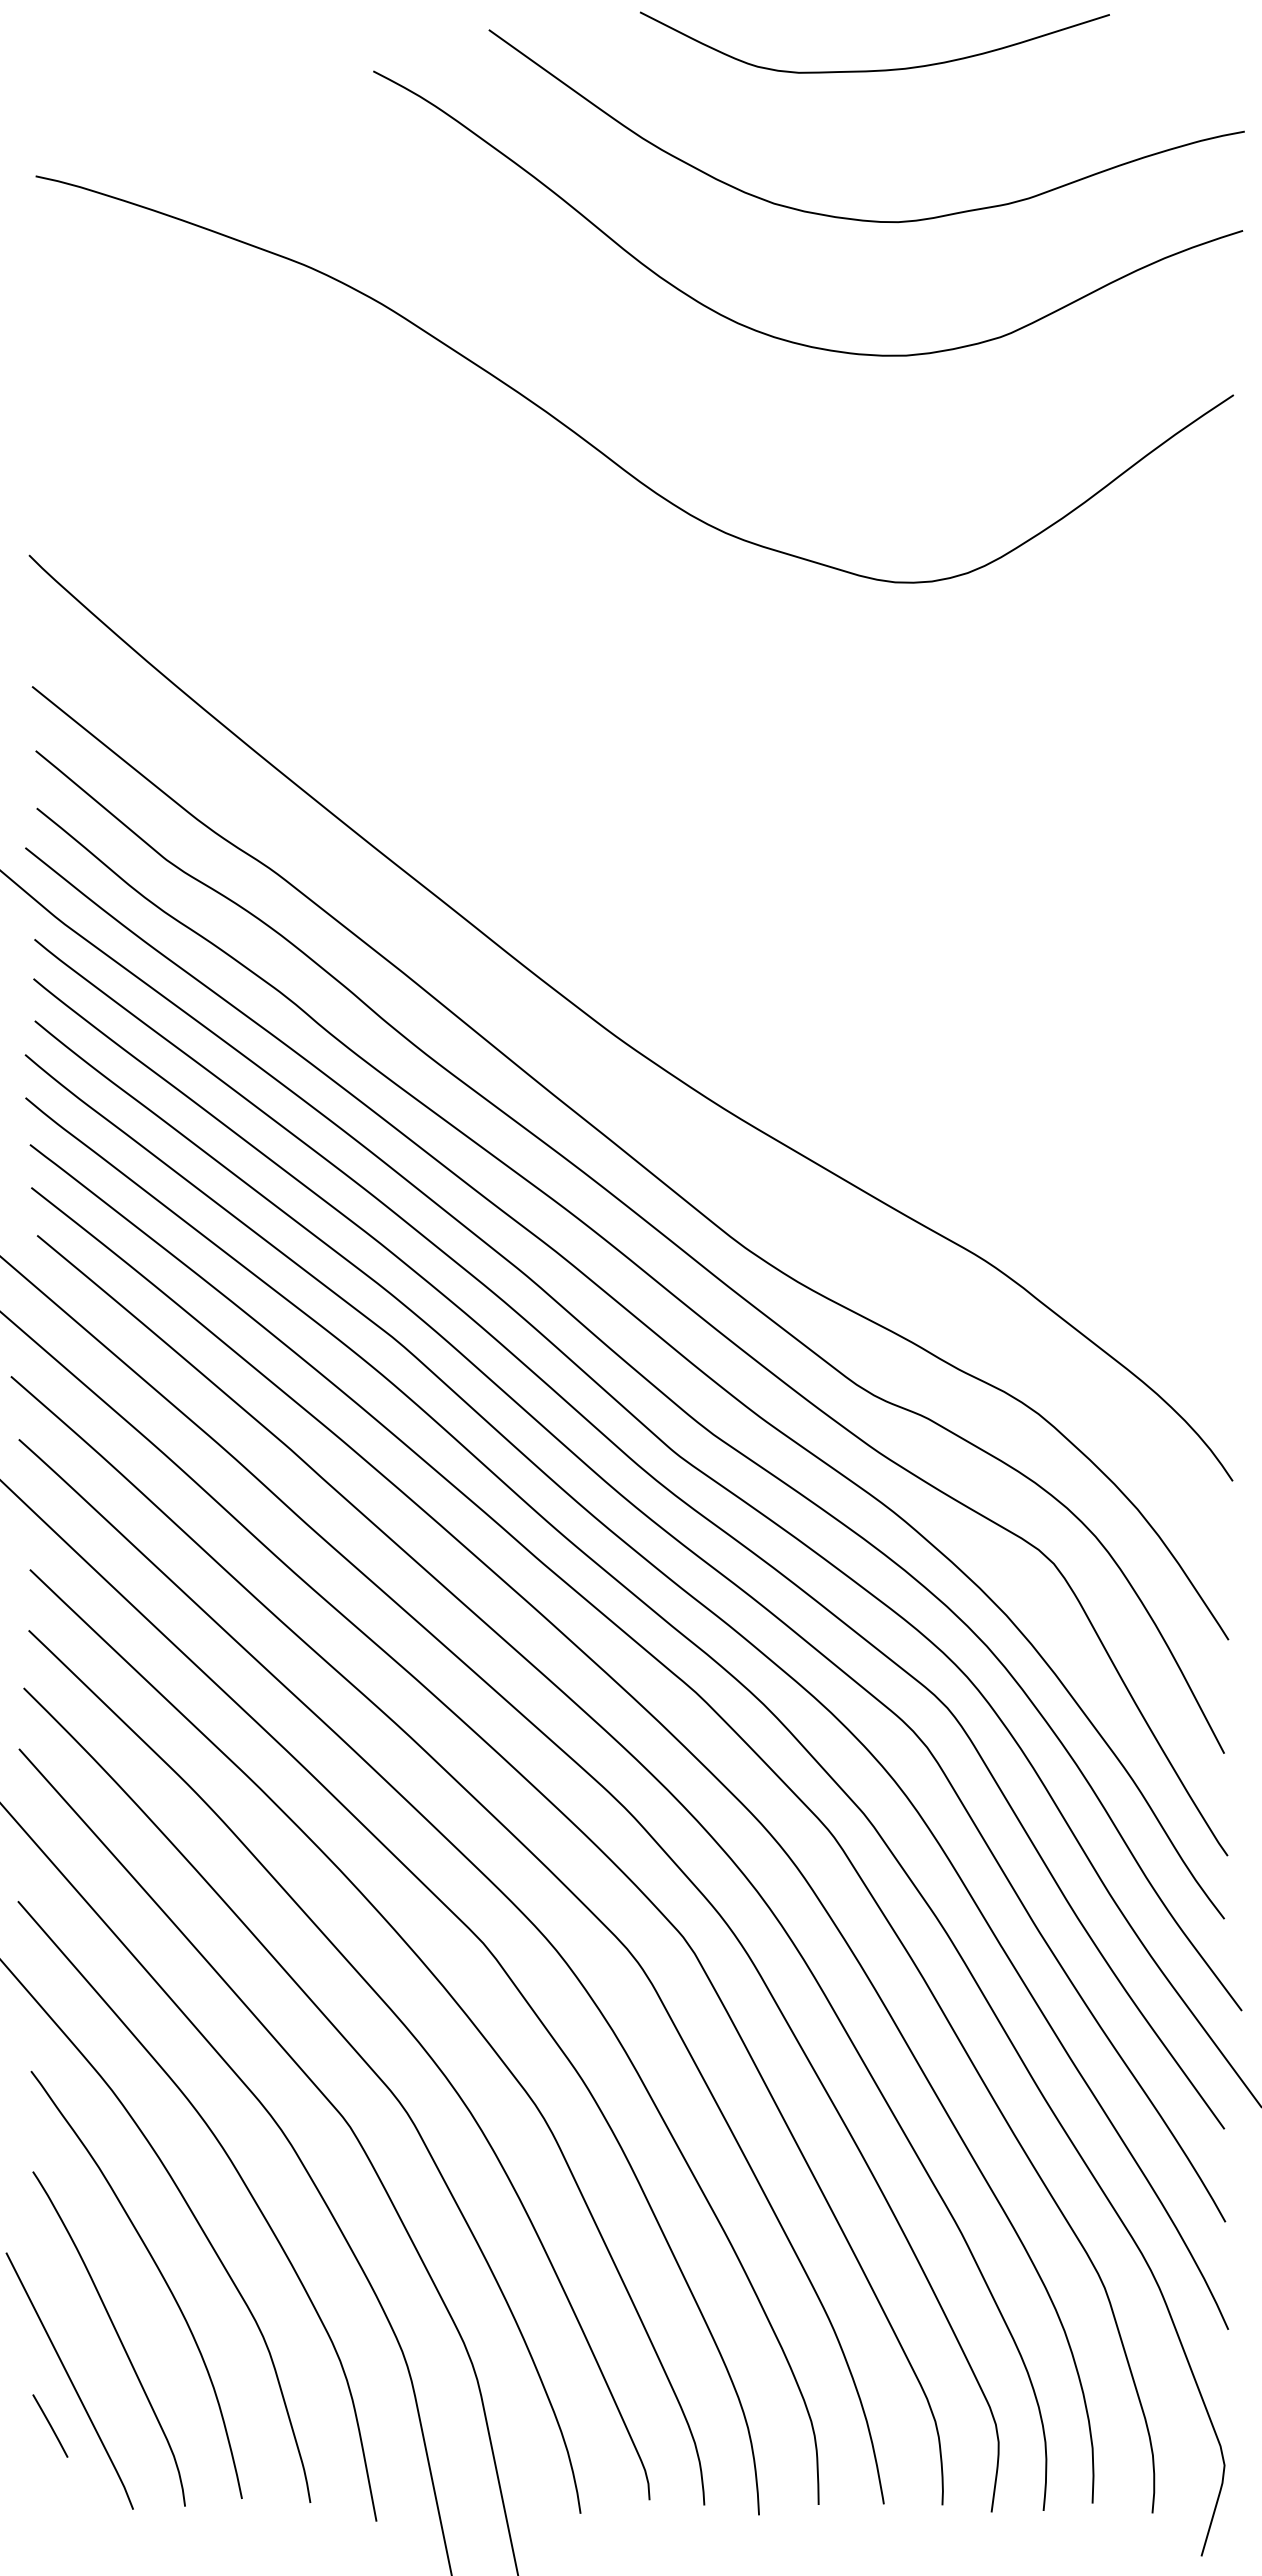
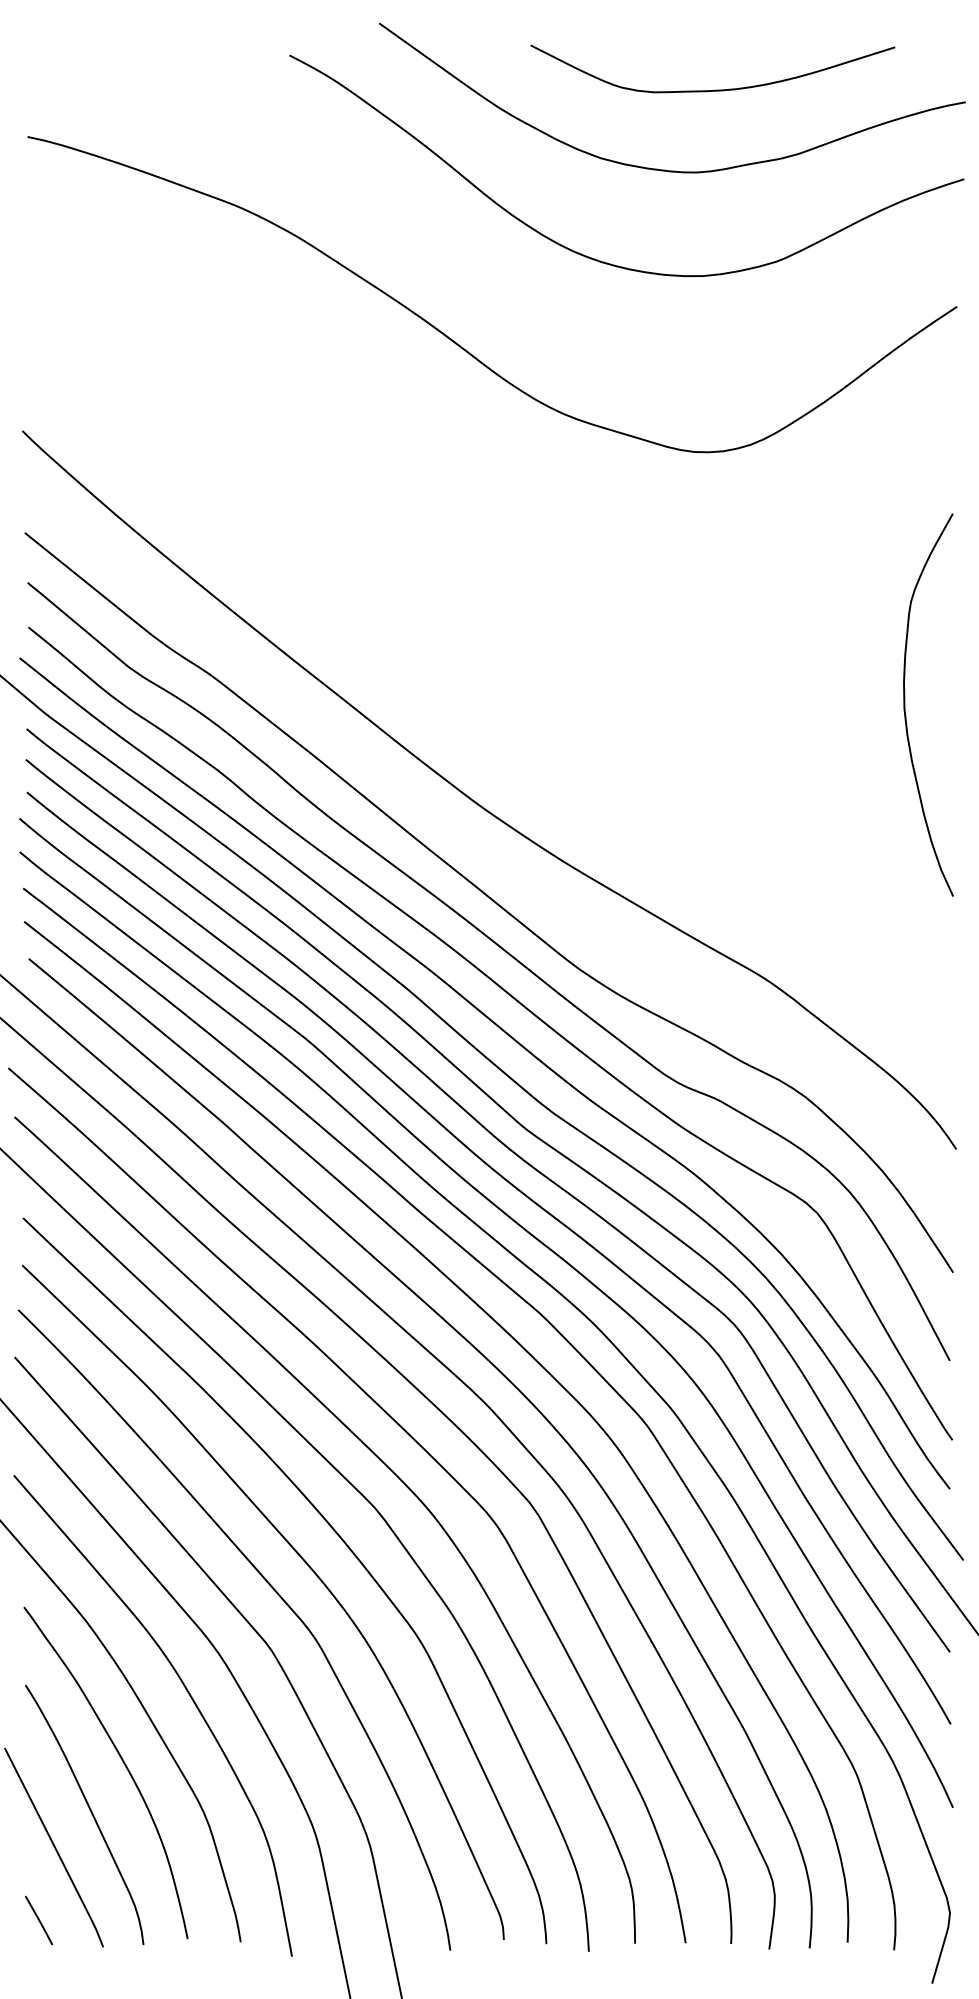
curve: (877, 69) -> (714, 89), moved
curve: (1166, 908) -> (904, 705), added
line: (50, 2425) -> (39, 1920), moved

